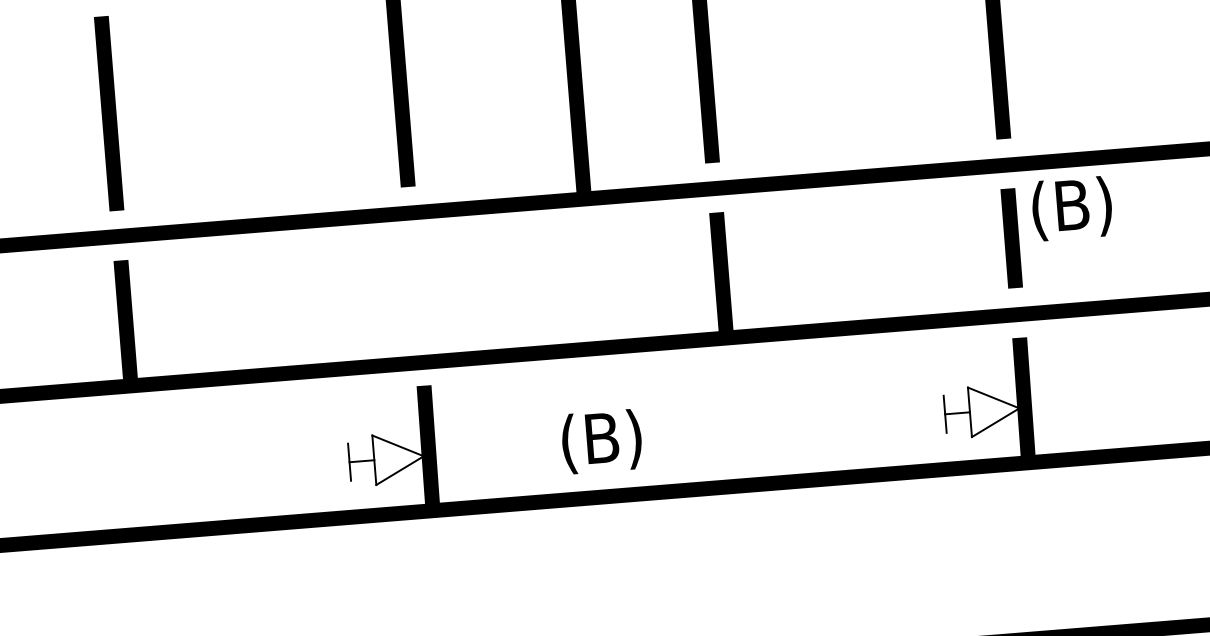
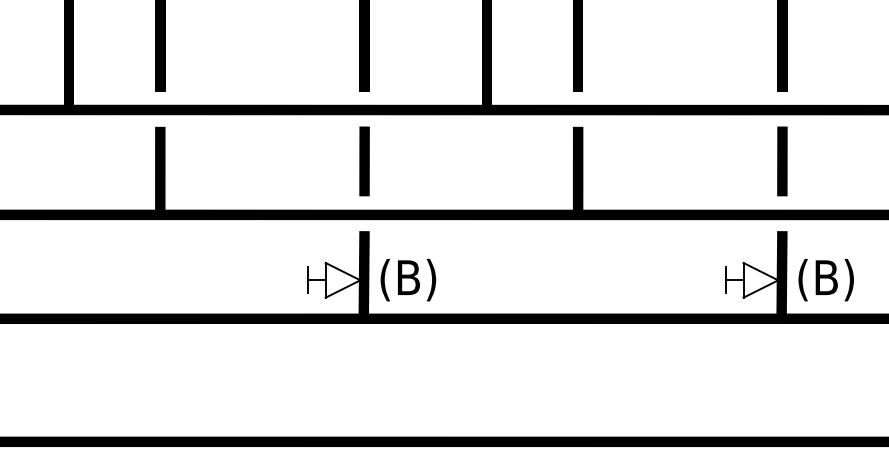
text: (1071, 209) -> (825, 280), moved
line: (416, 286) -> (364, 161), added
text: (602, 442) -> (408, 280), moved

